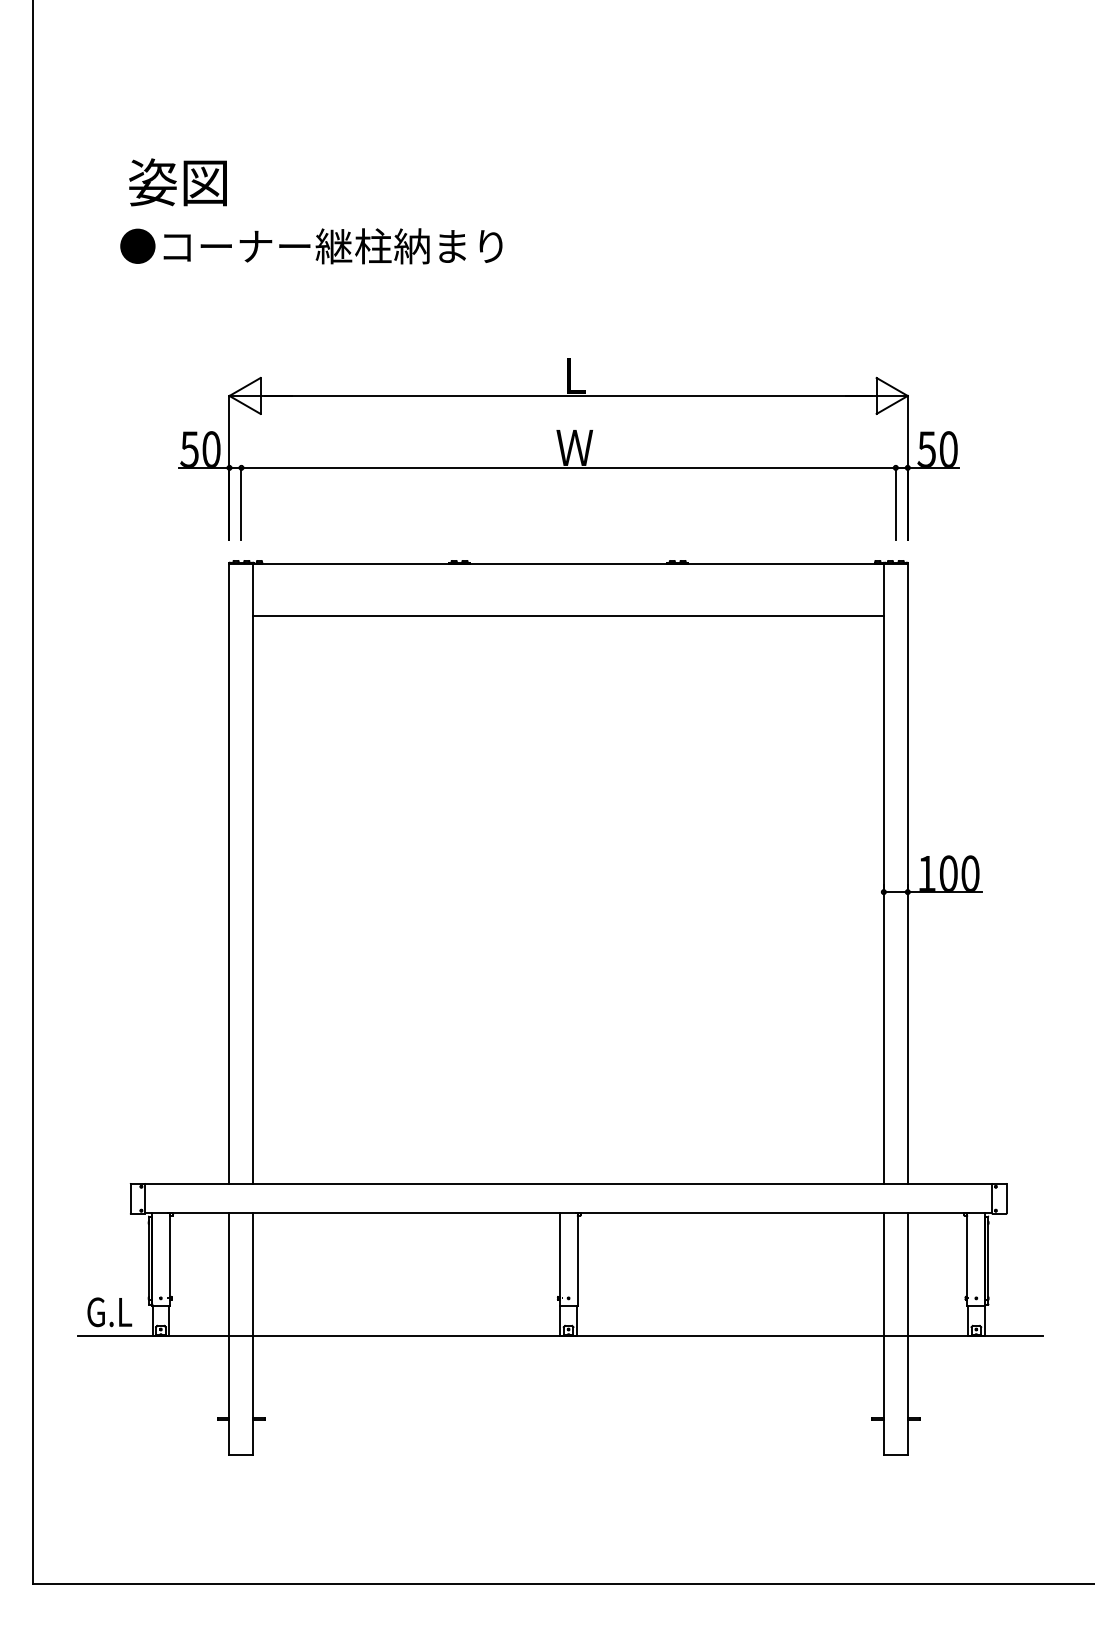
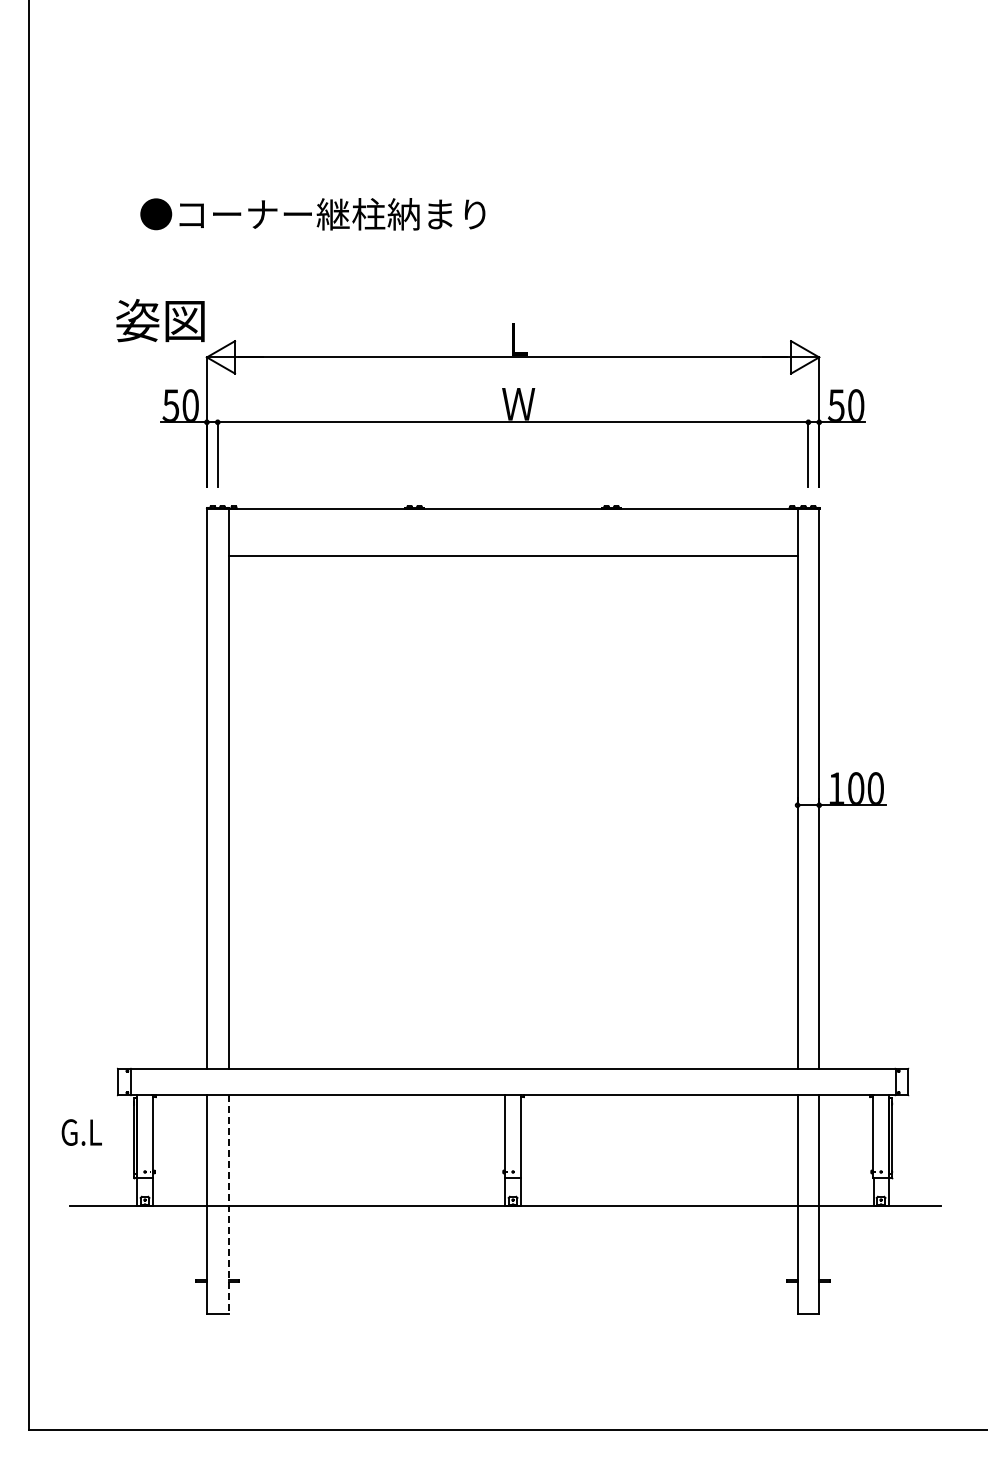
text: (178, 182) -> (160, 320), moved
text: (310, 246) -> (312, 214), moved
text: (109, 1312) -> (81, 1132), moved
line: (253, 1334) -> (228, 1204), solid -> dashed

